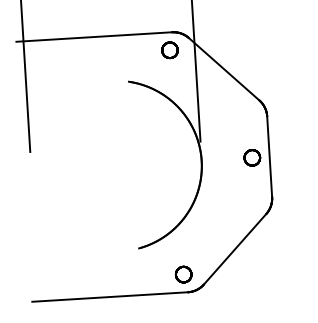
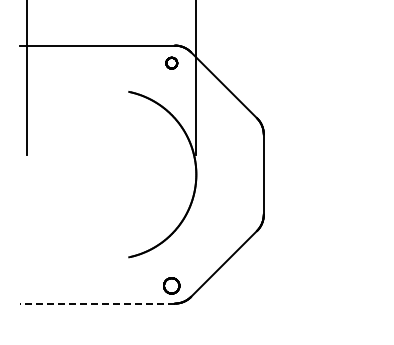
part: (169, 49) -> (171, 62), size x0.7
part: (252, 157) -> (246, 174), removed
line: (110, 296) -> (97, 303), solid -> dashed

